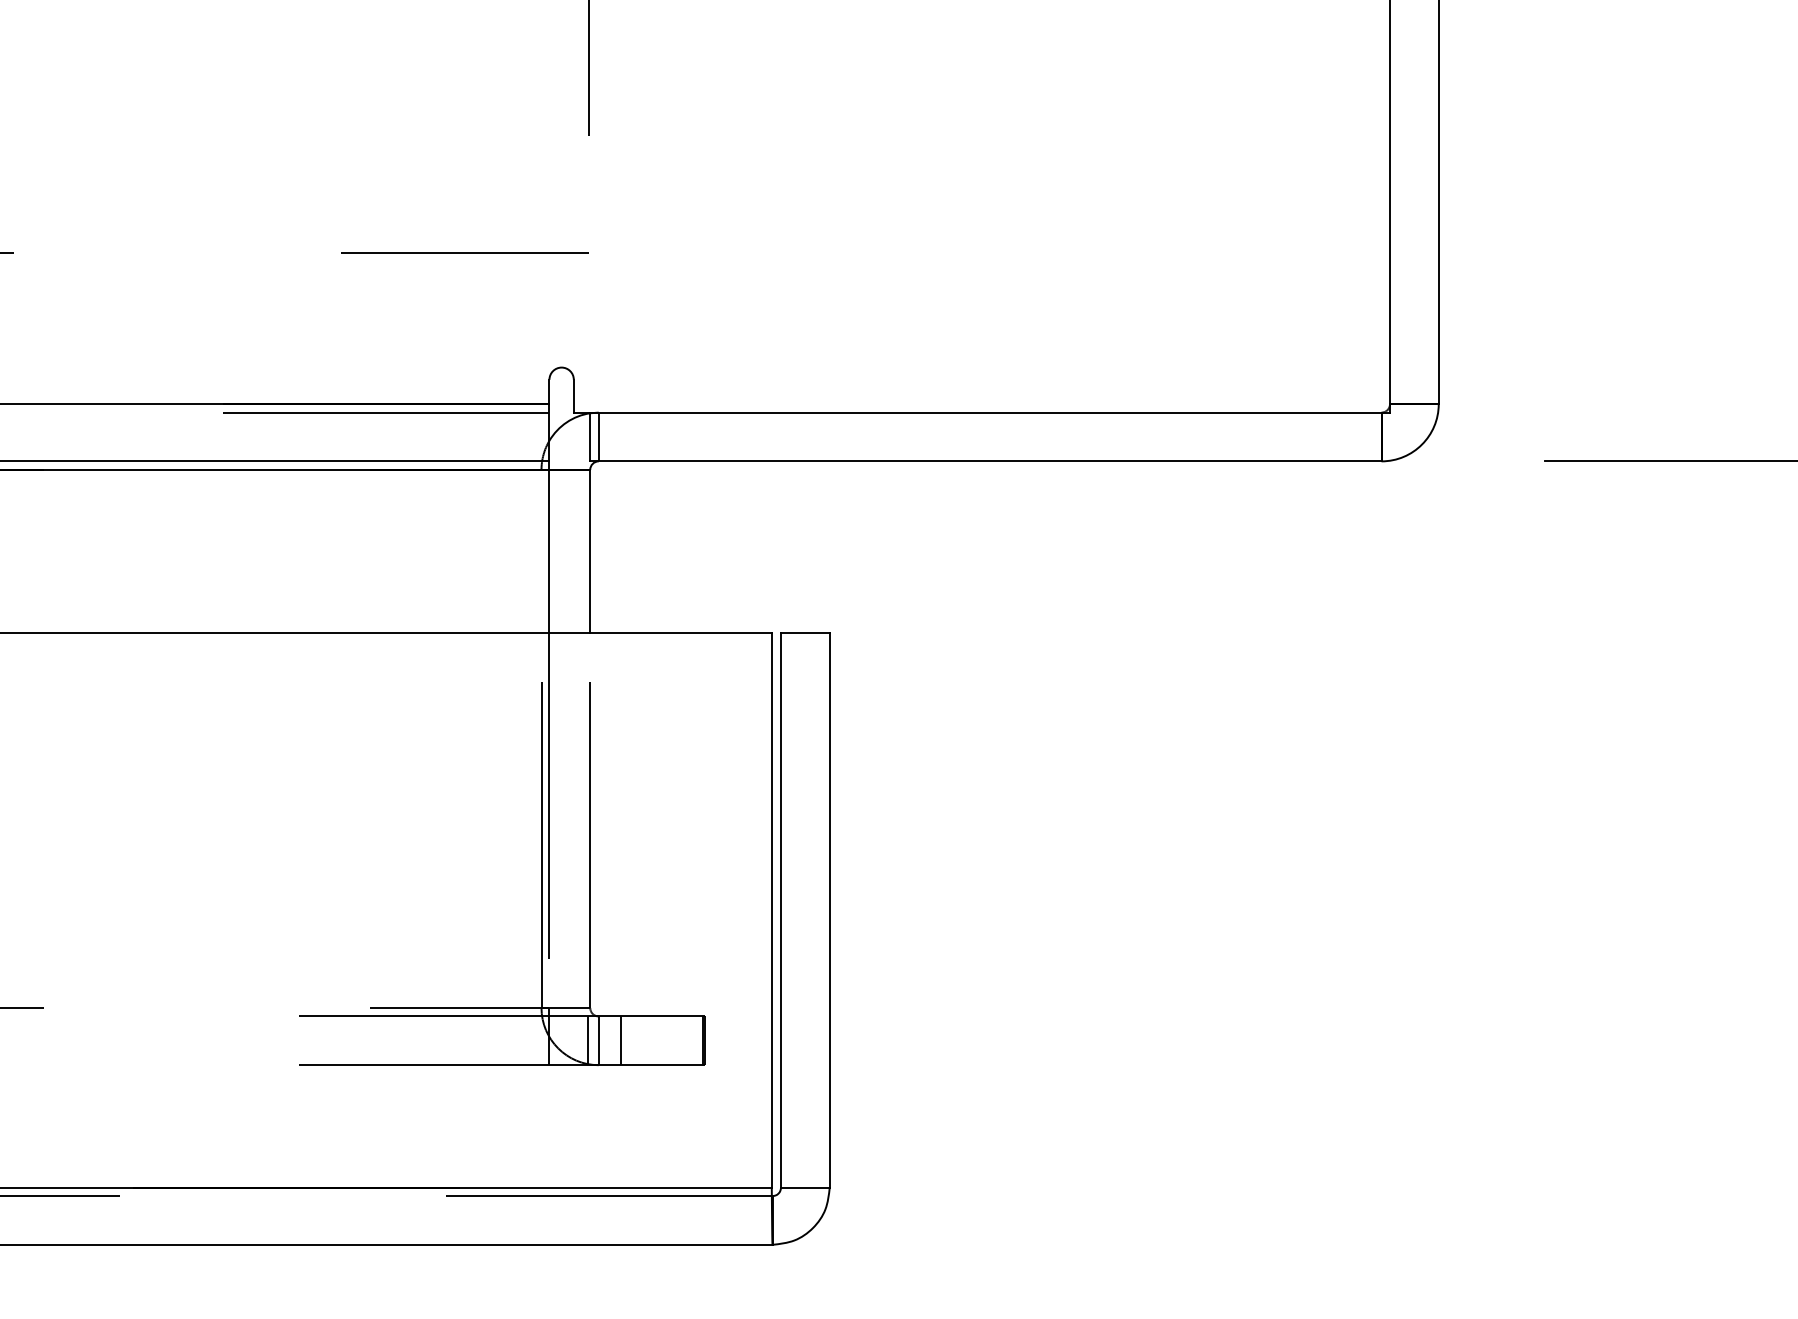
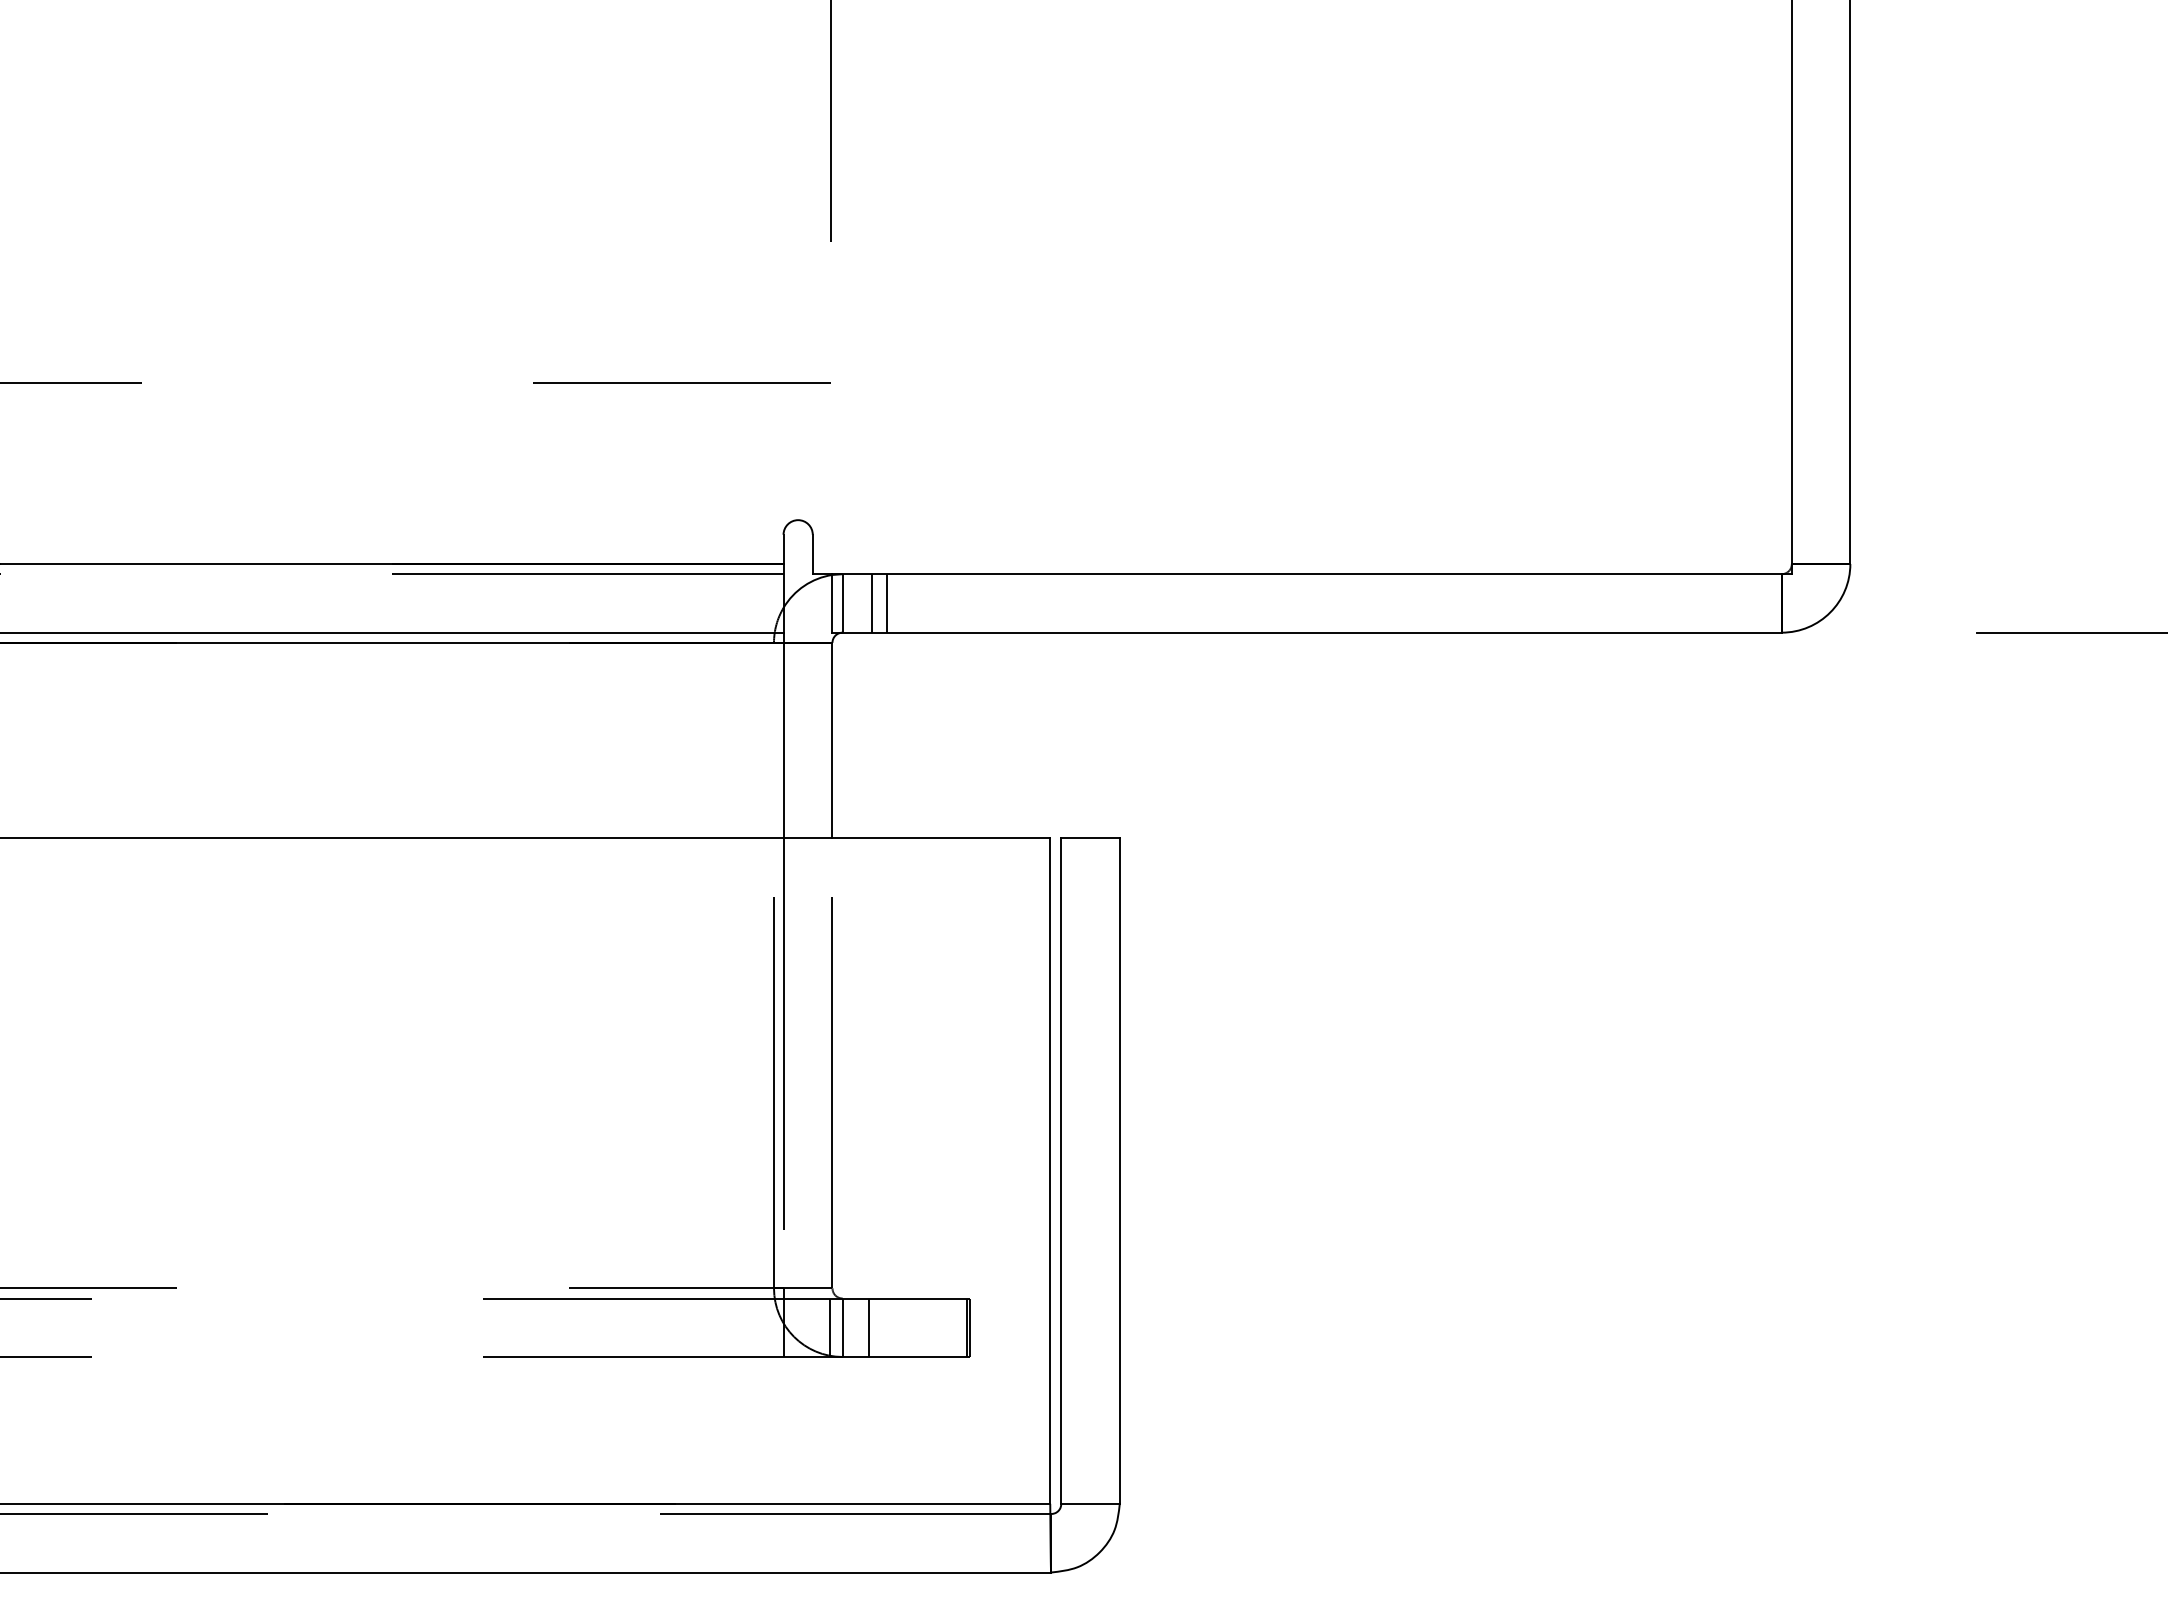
line: (622, 437) -> (871, 603), added
line: (635, 437) -> (886, 603), added

